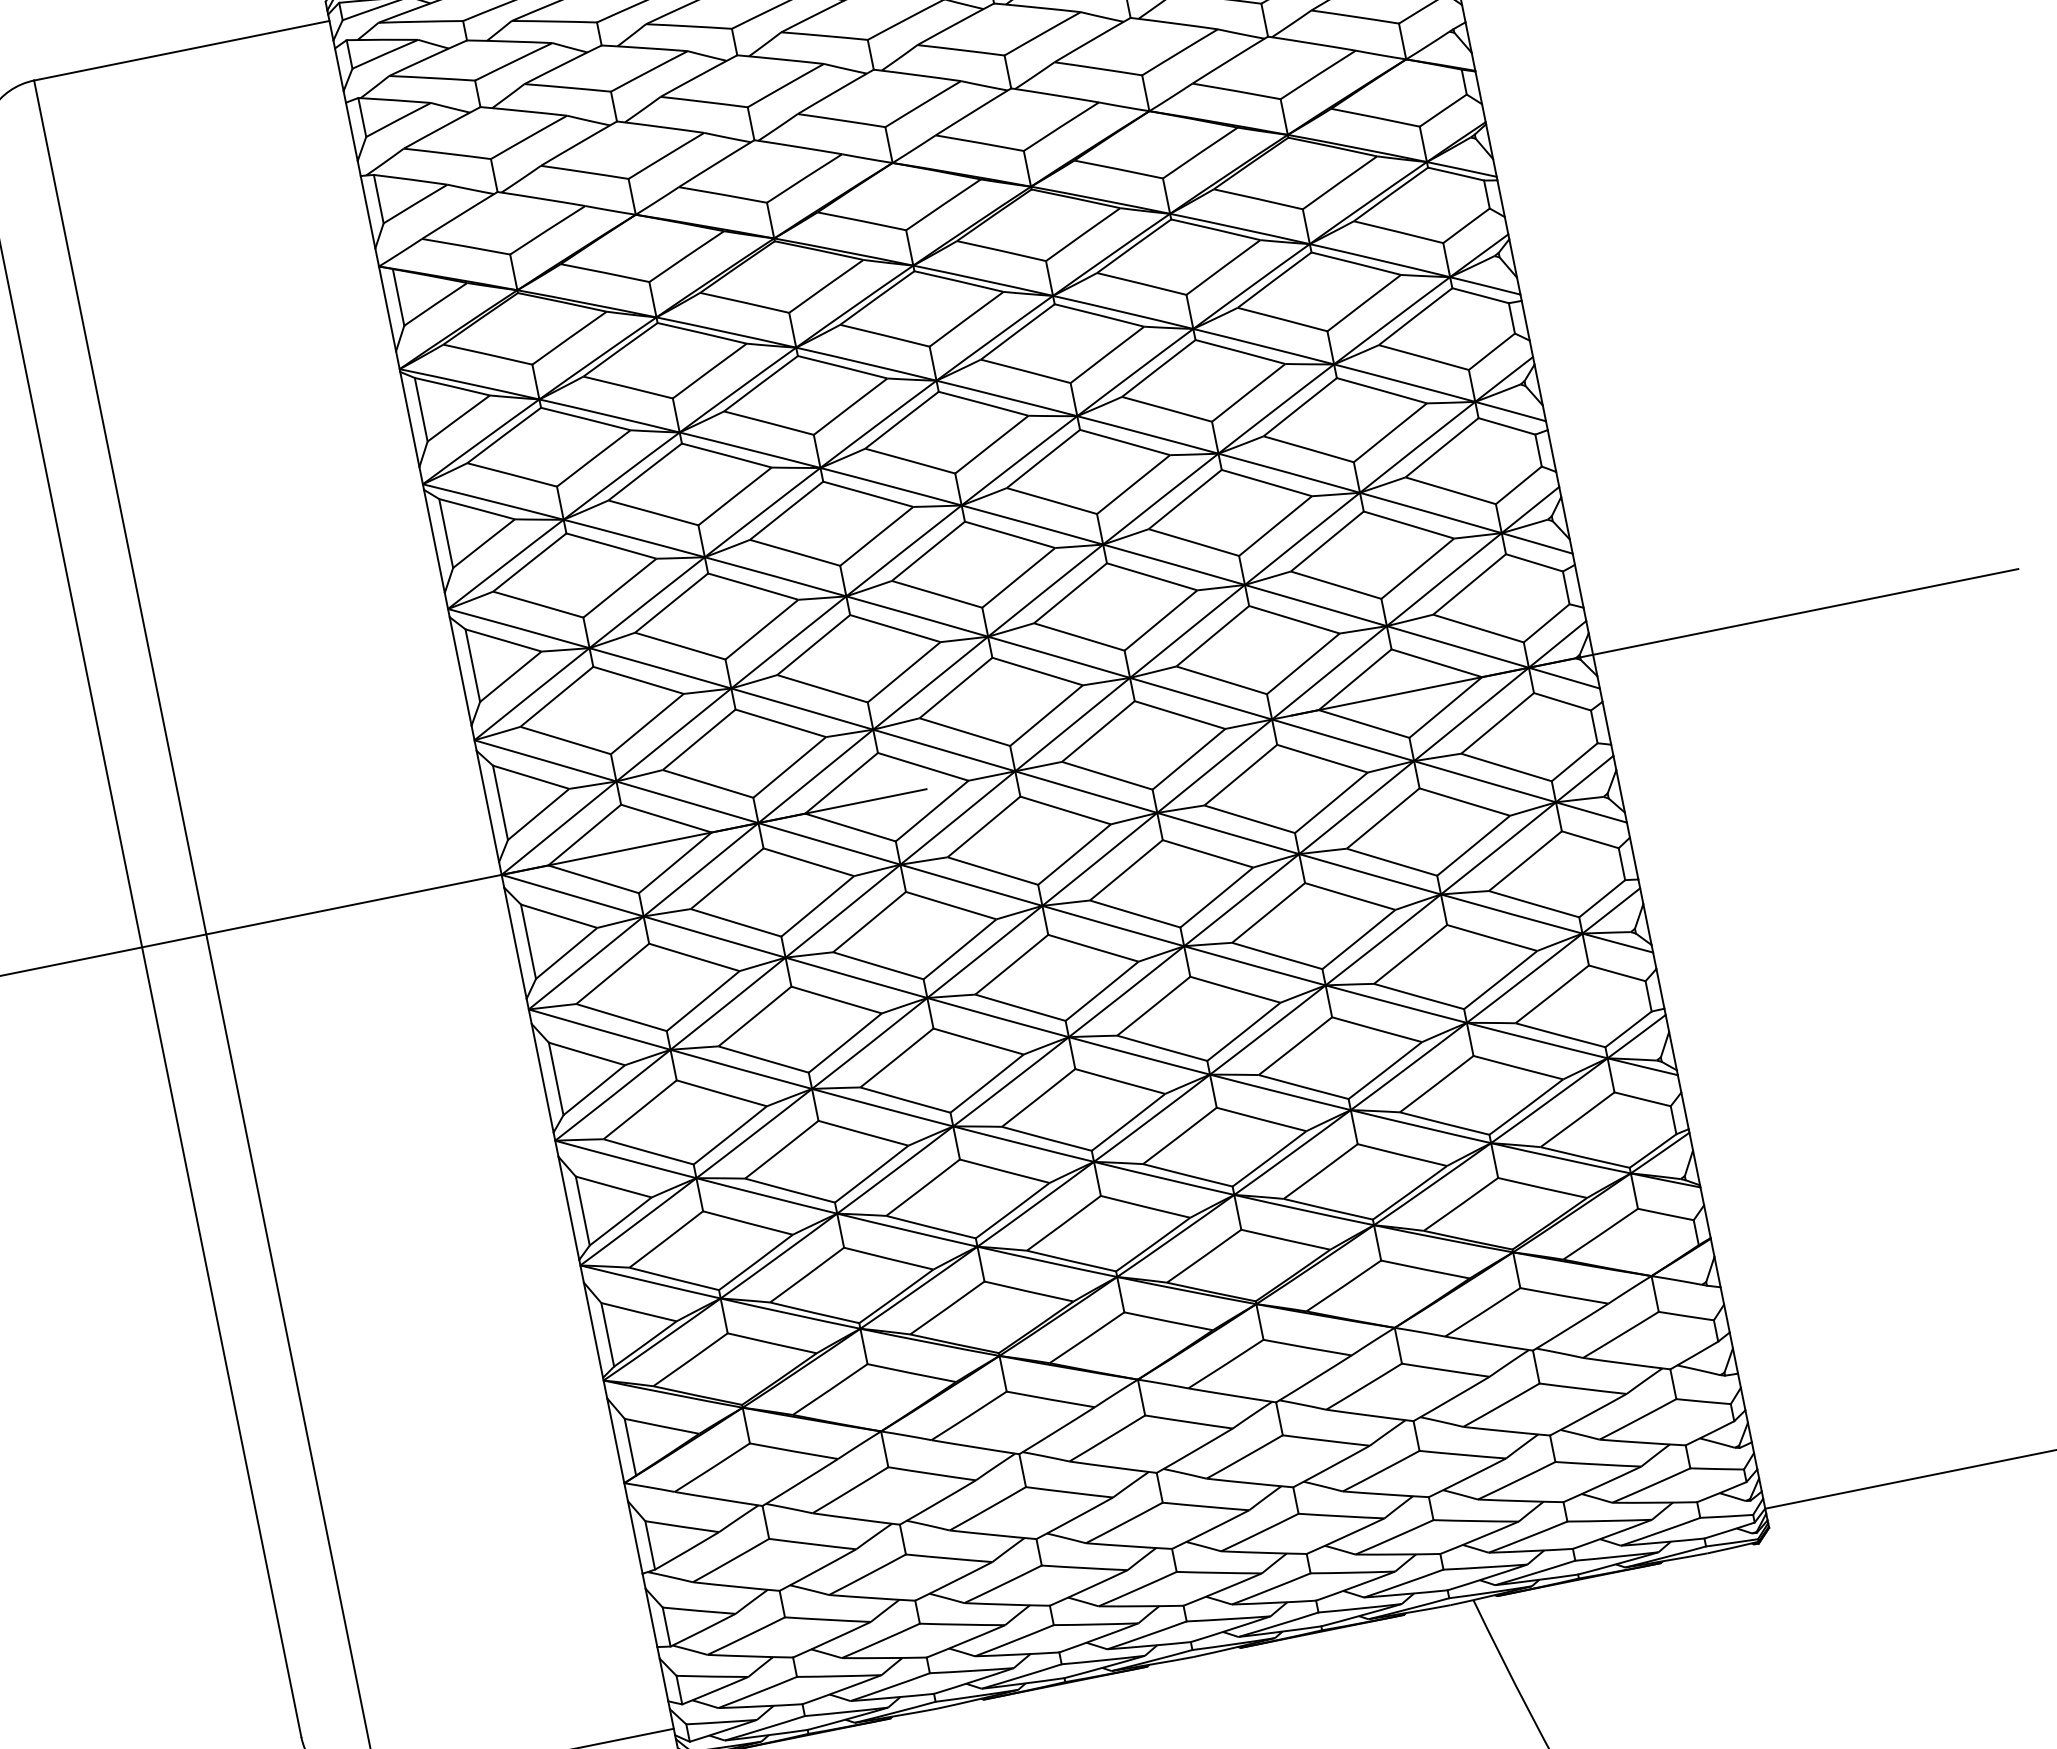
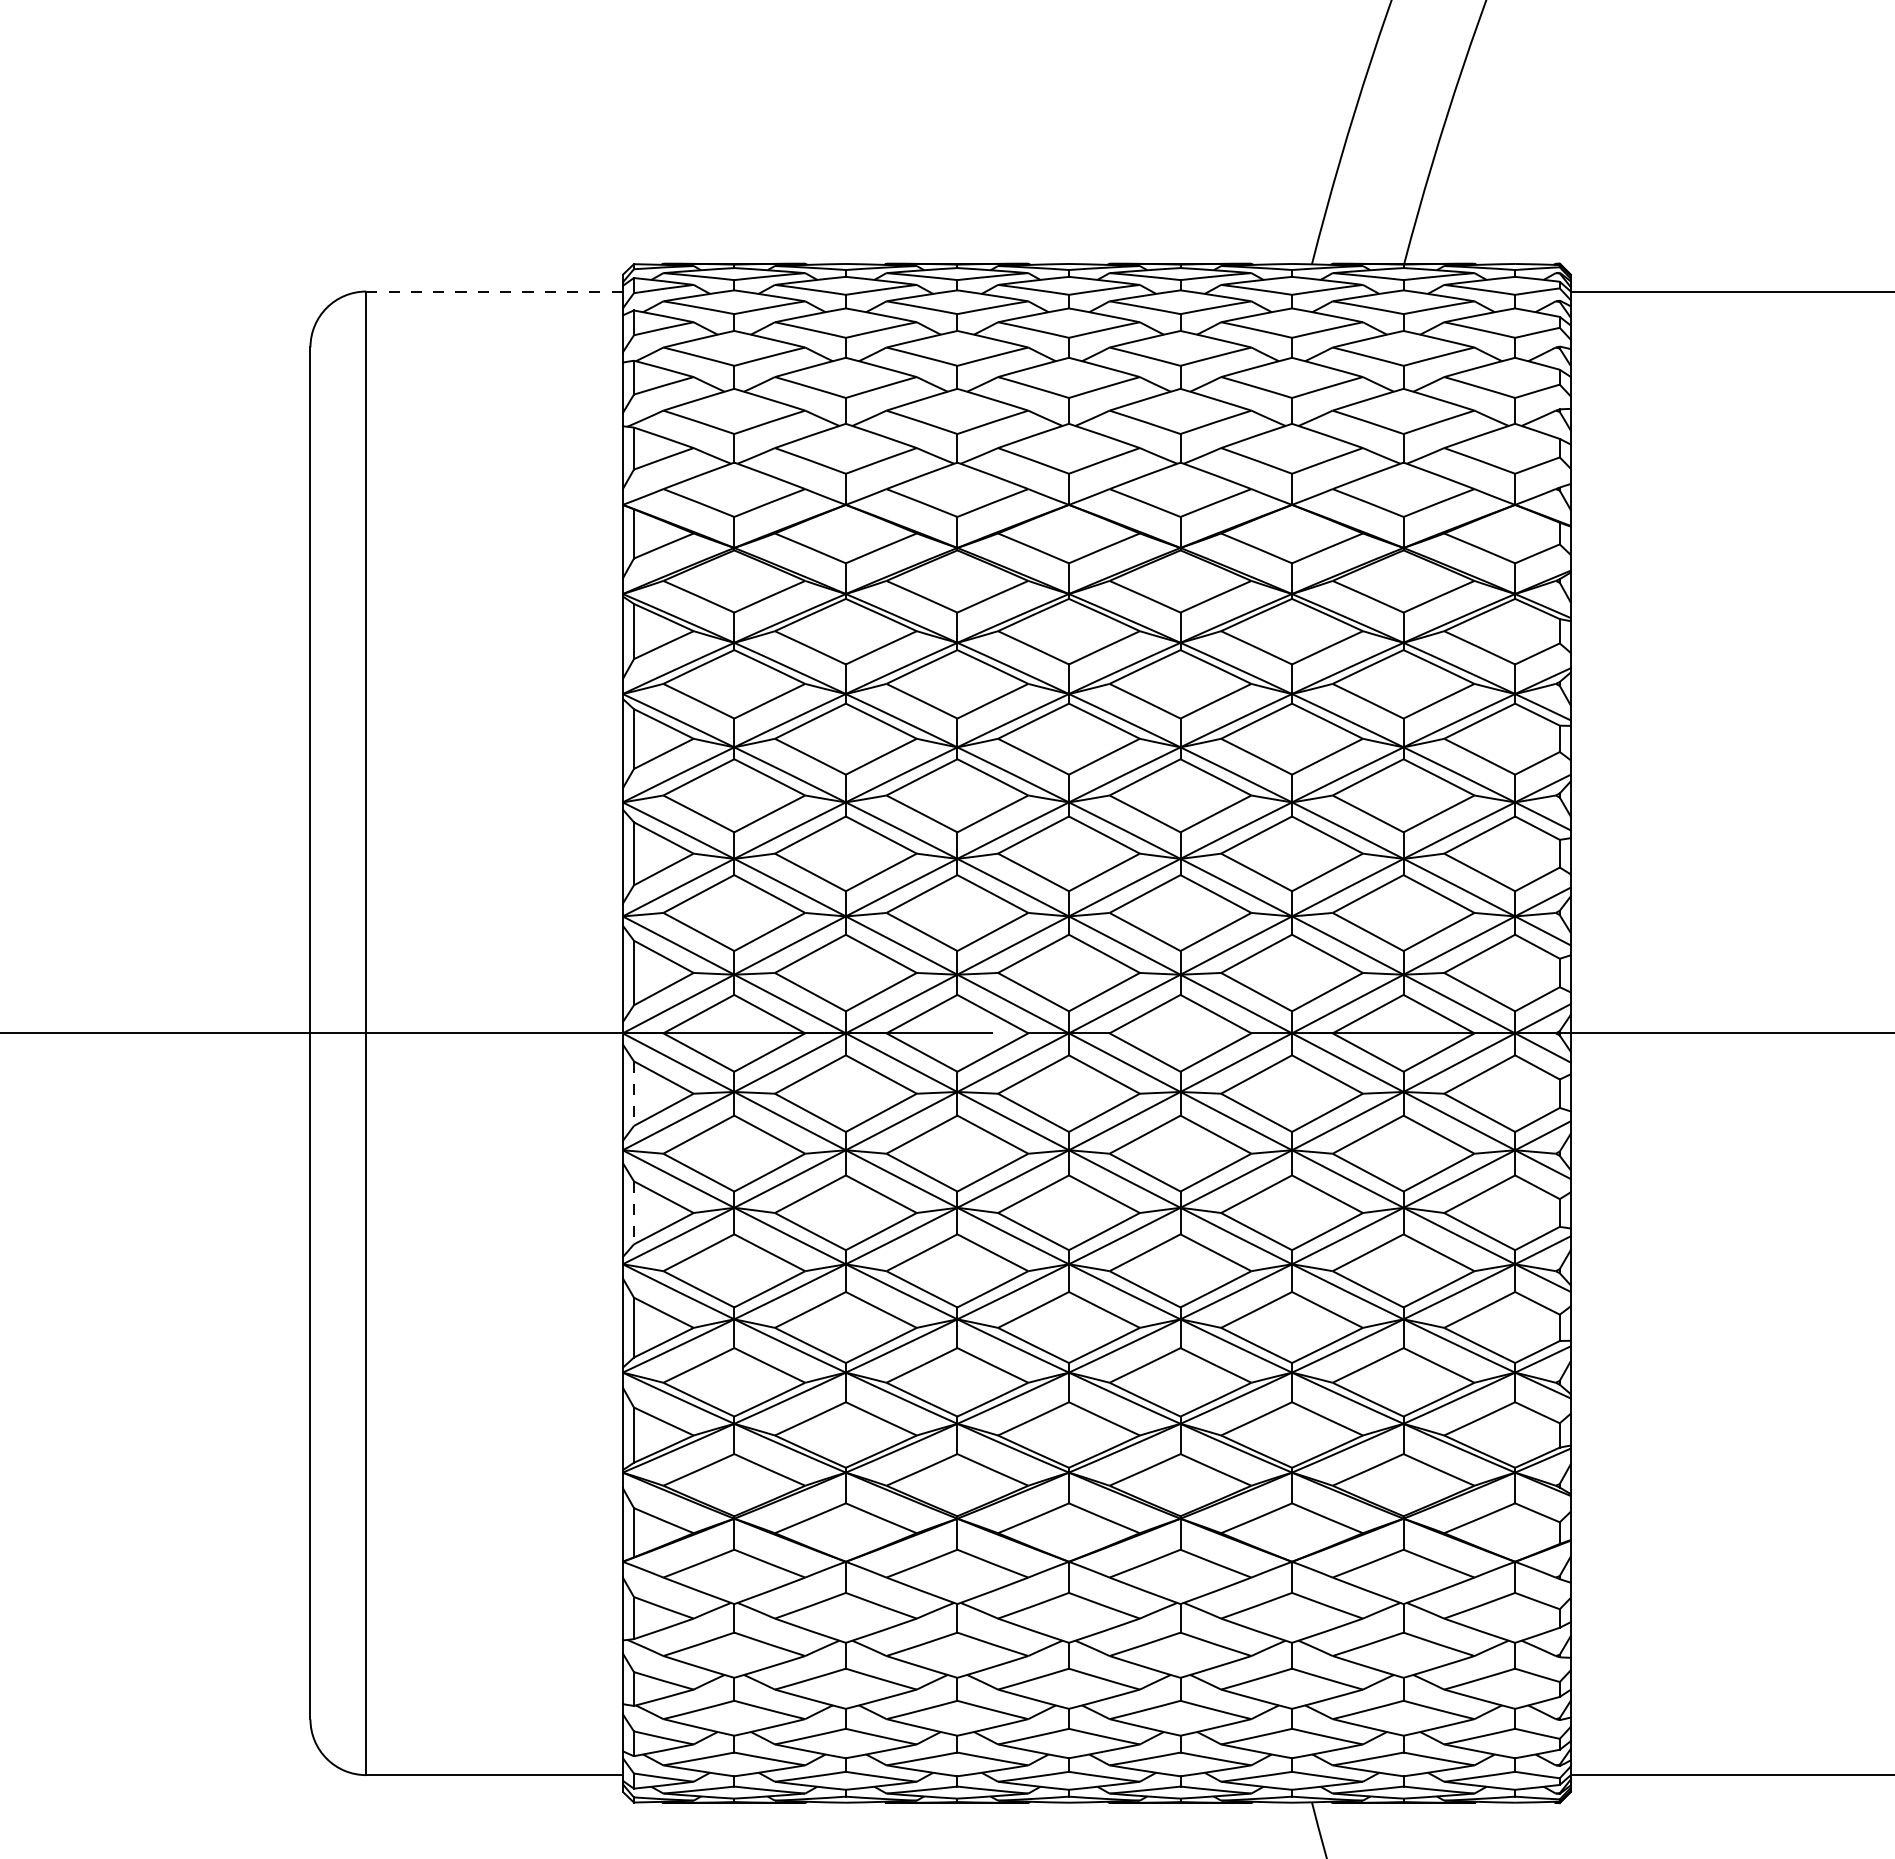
line: (181, 50) -> (494, 291), solid -> dashed
line: (528, 942) -> (633, 1094), solid -> dashed
line: (555, 1078) -> (633, 1212), solid -> dashed

